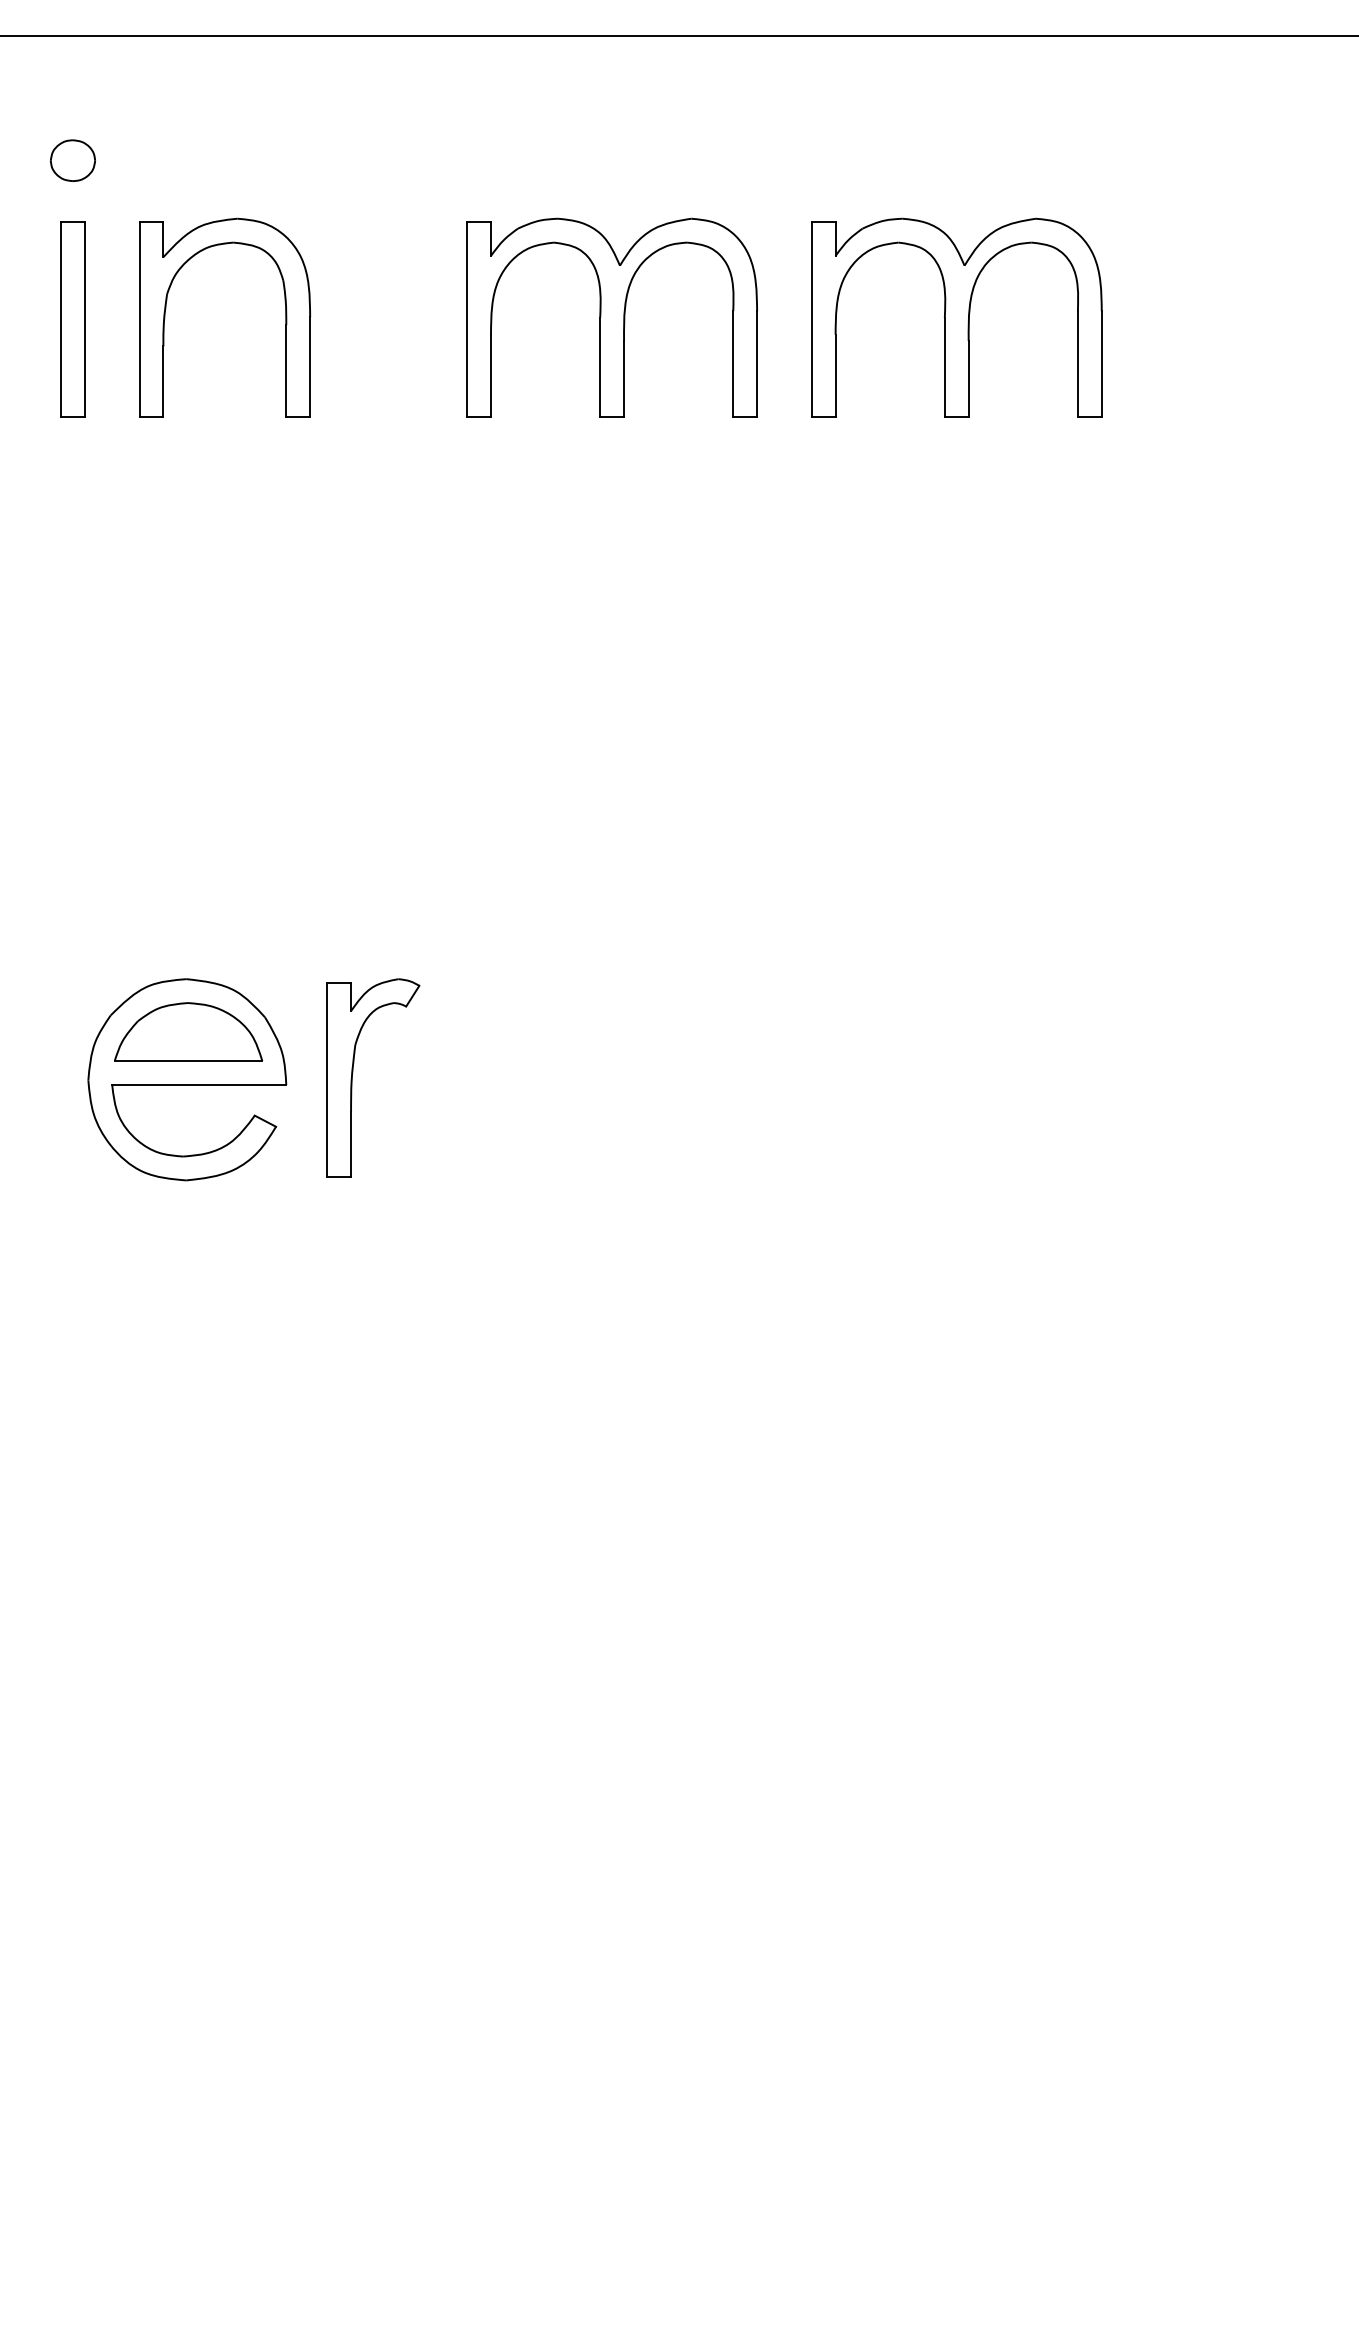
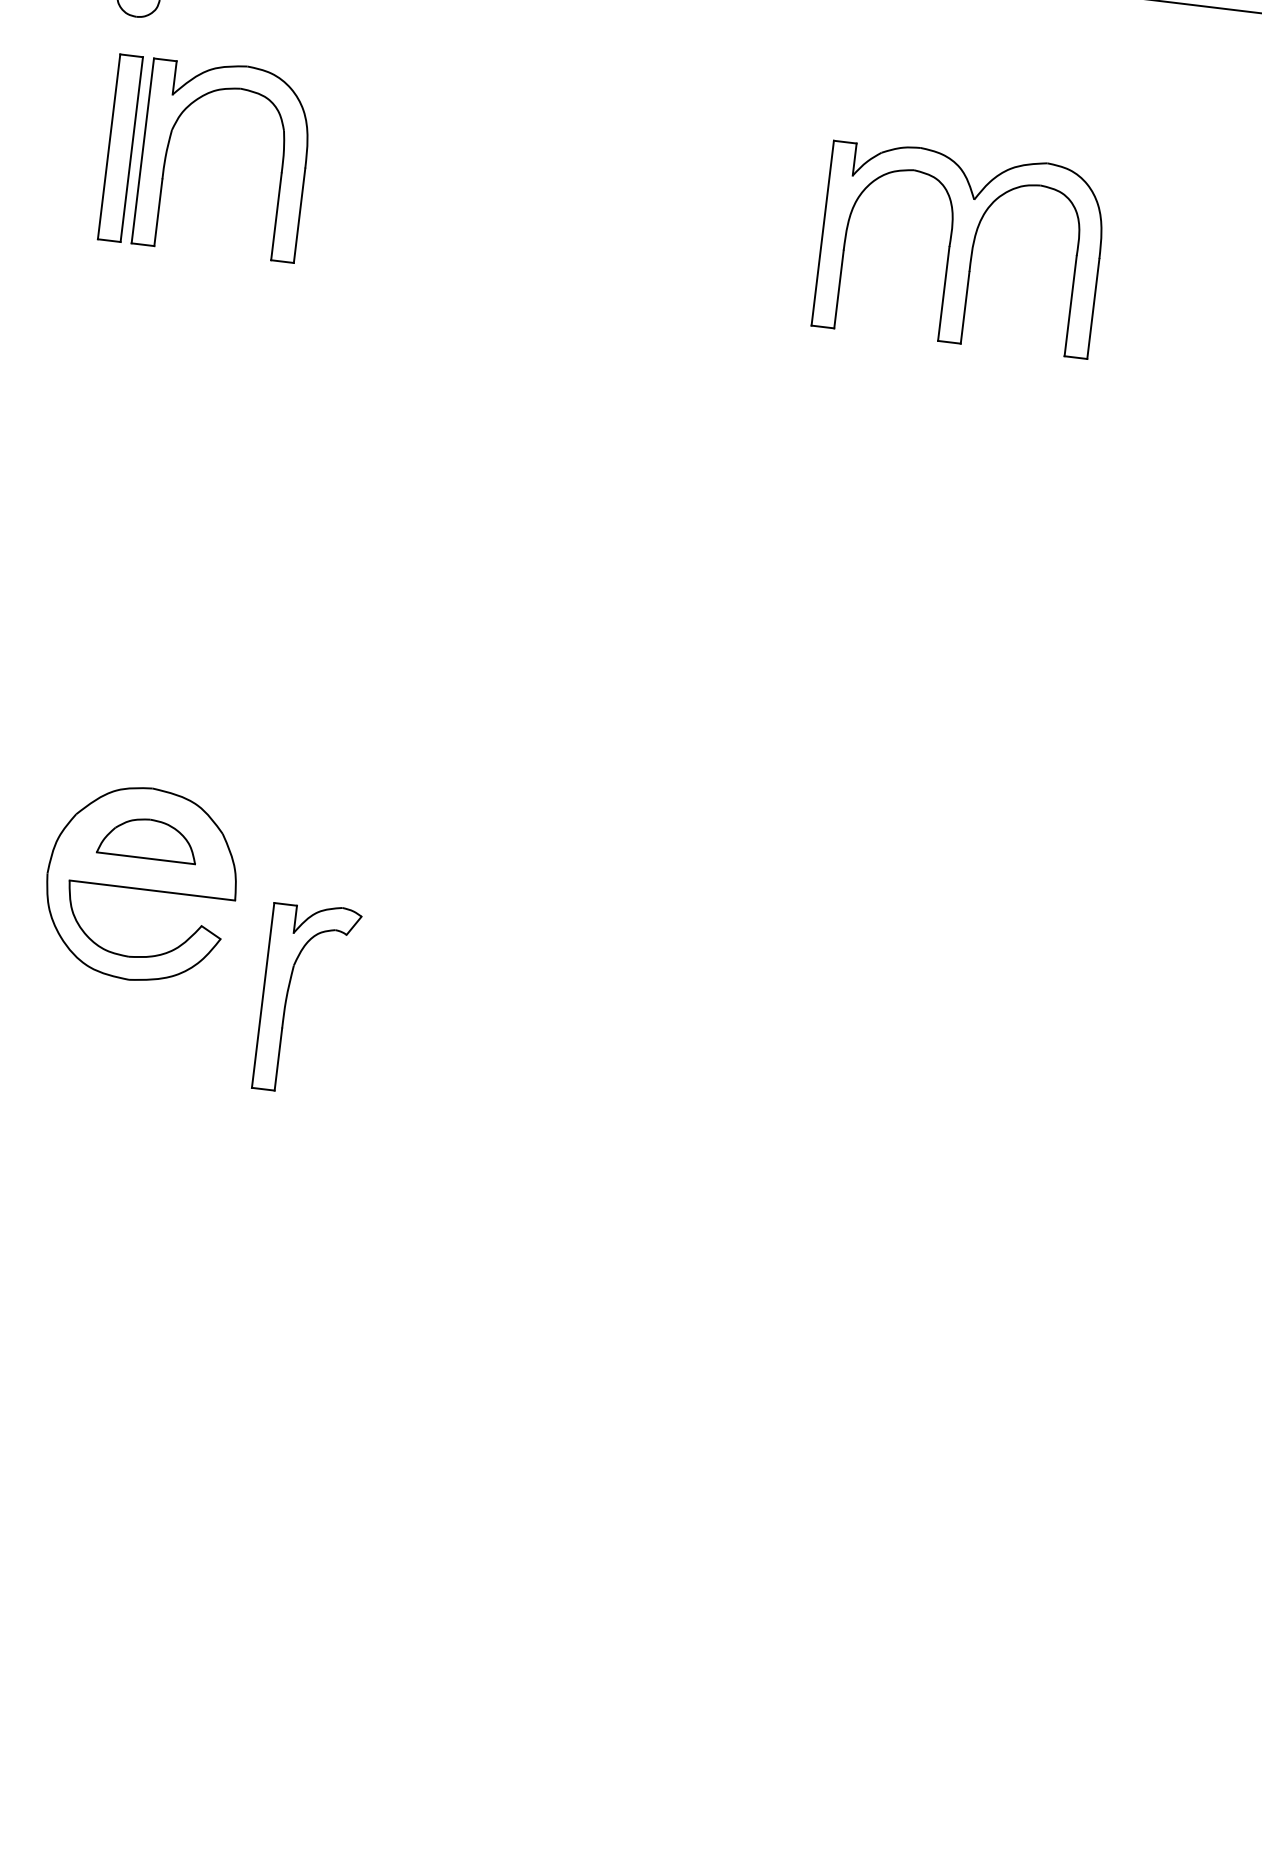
part: (166, 309) -> (169, 144), moved
part: (611, 317) -> (632, 208), removed
part: (188, 1031) -> (148, 838), size x0.7
part: (353, 1072) -> (288, 991), moved

